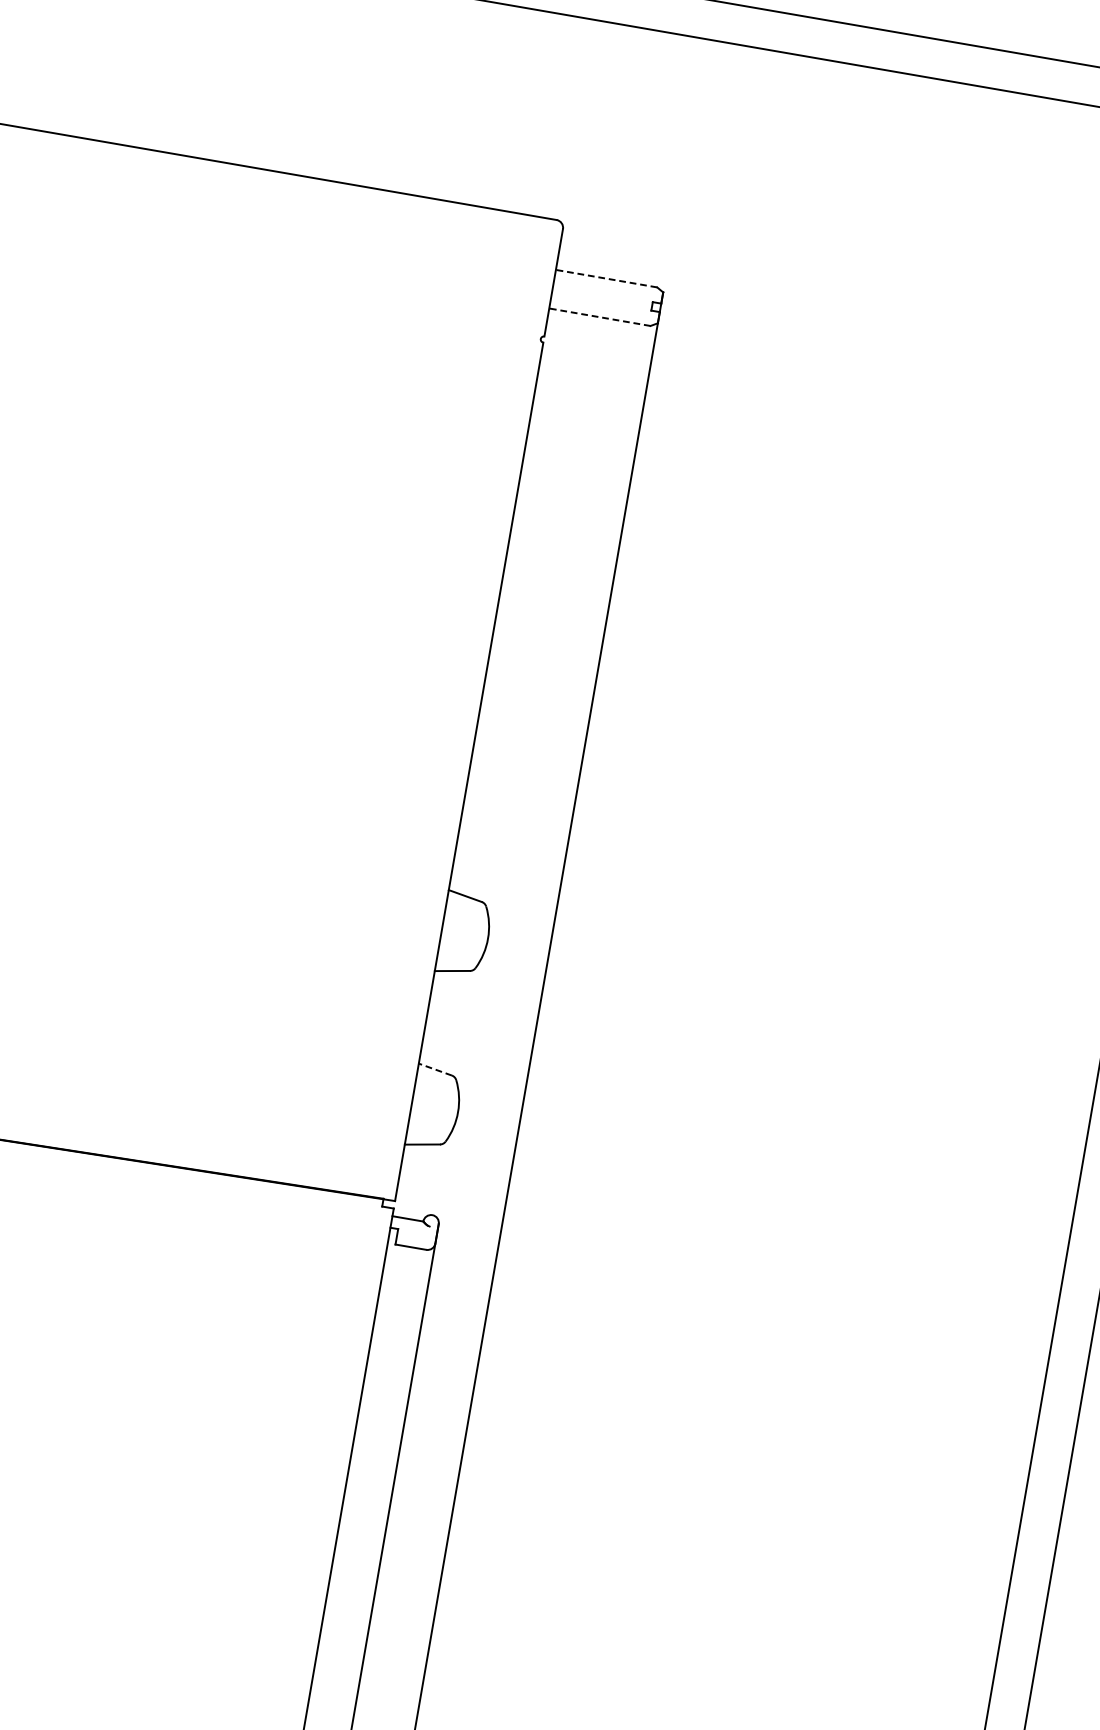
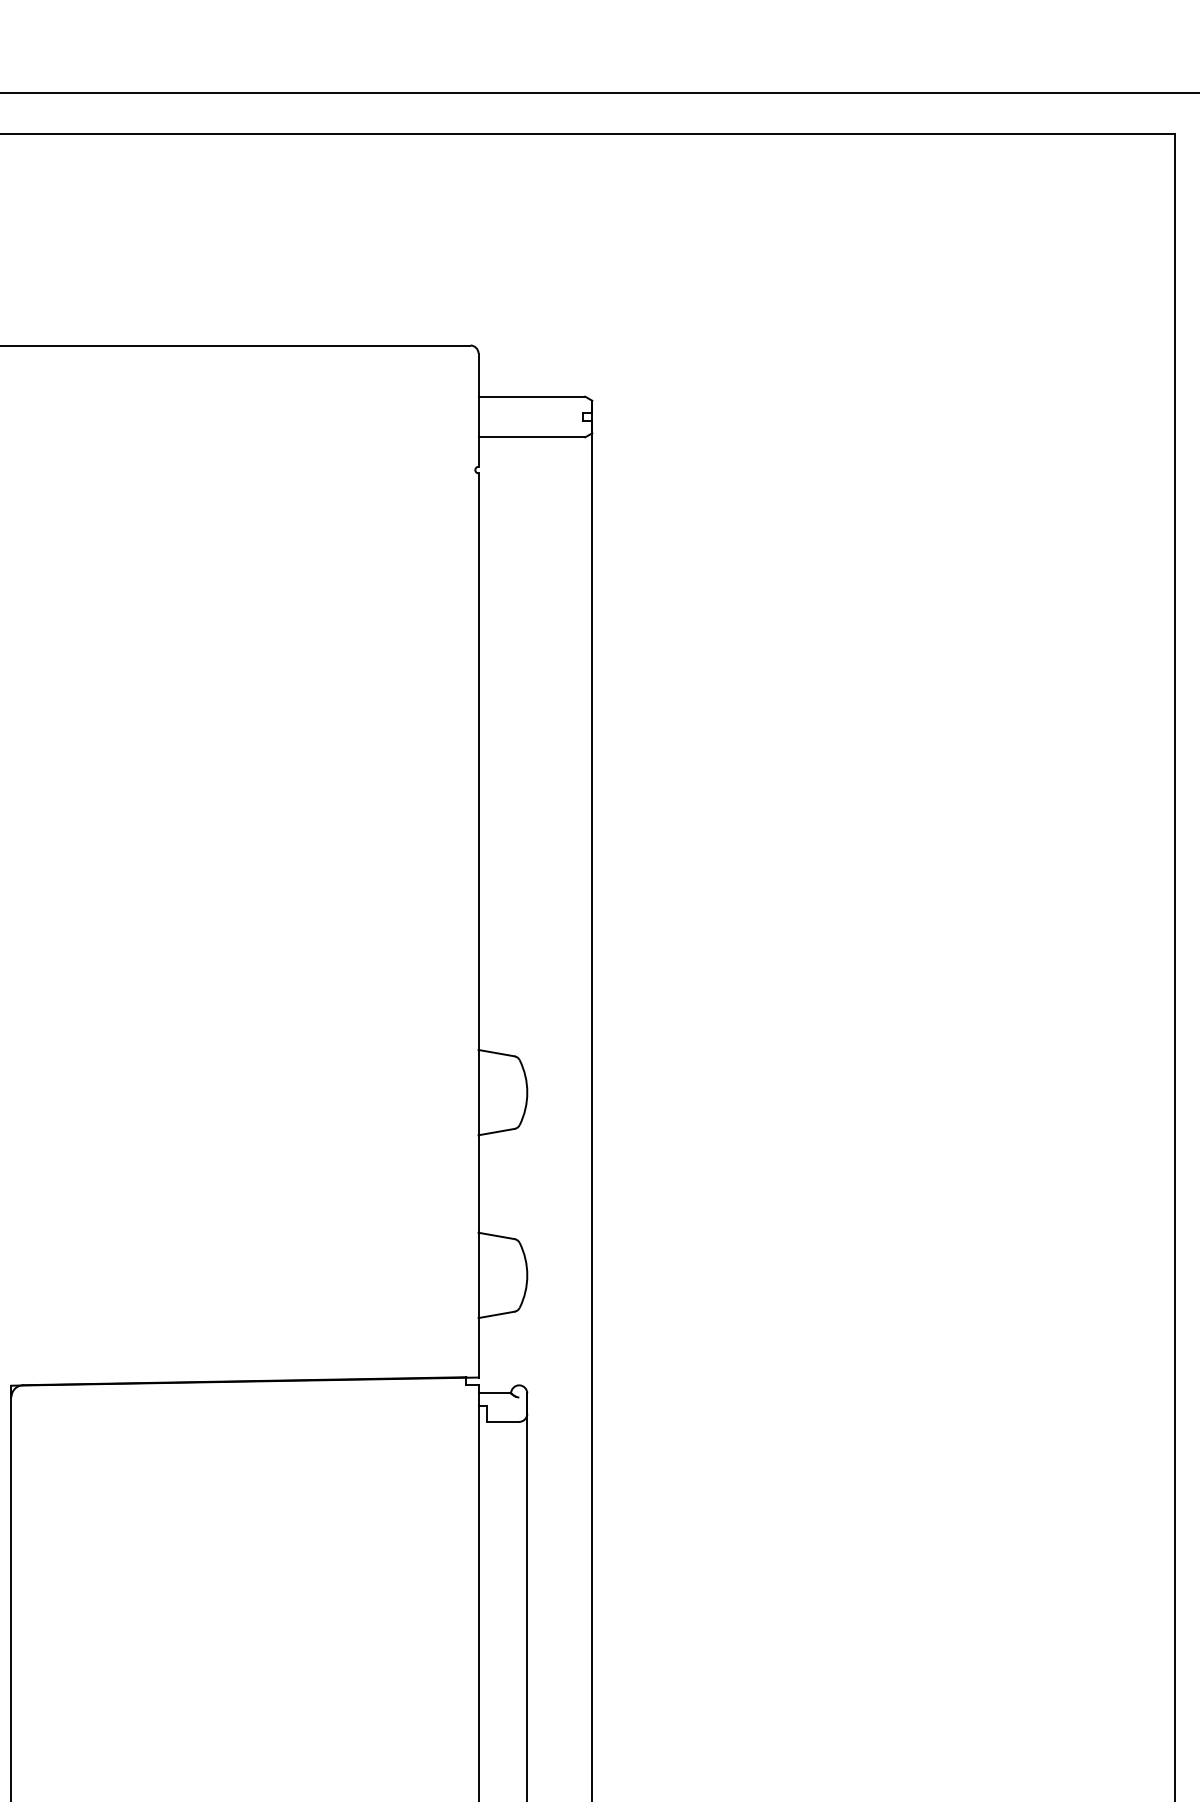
line: (606, 278) -> (531, 396), dashed -> solid
line: (599, 317) -> (531, 437), dashed -> solid
line: (435, 1069) -> (496, 1235), dashed -> solid

